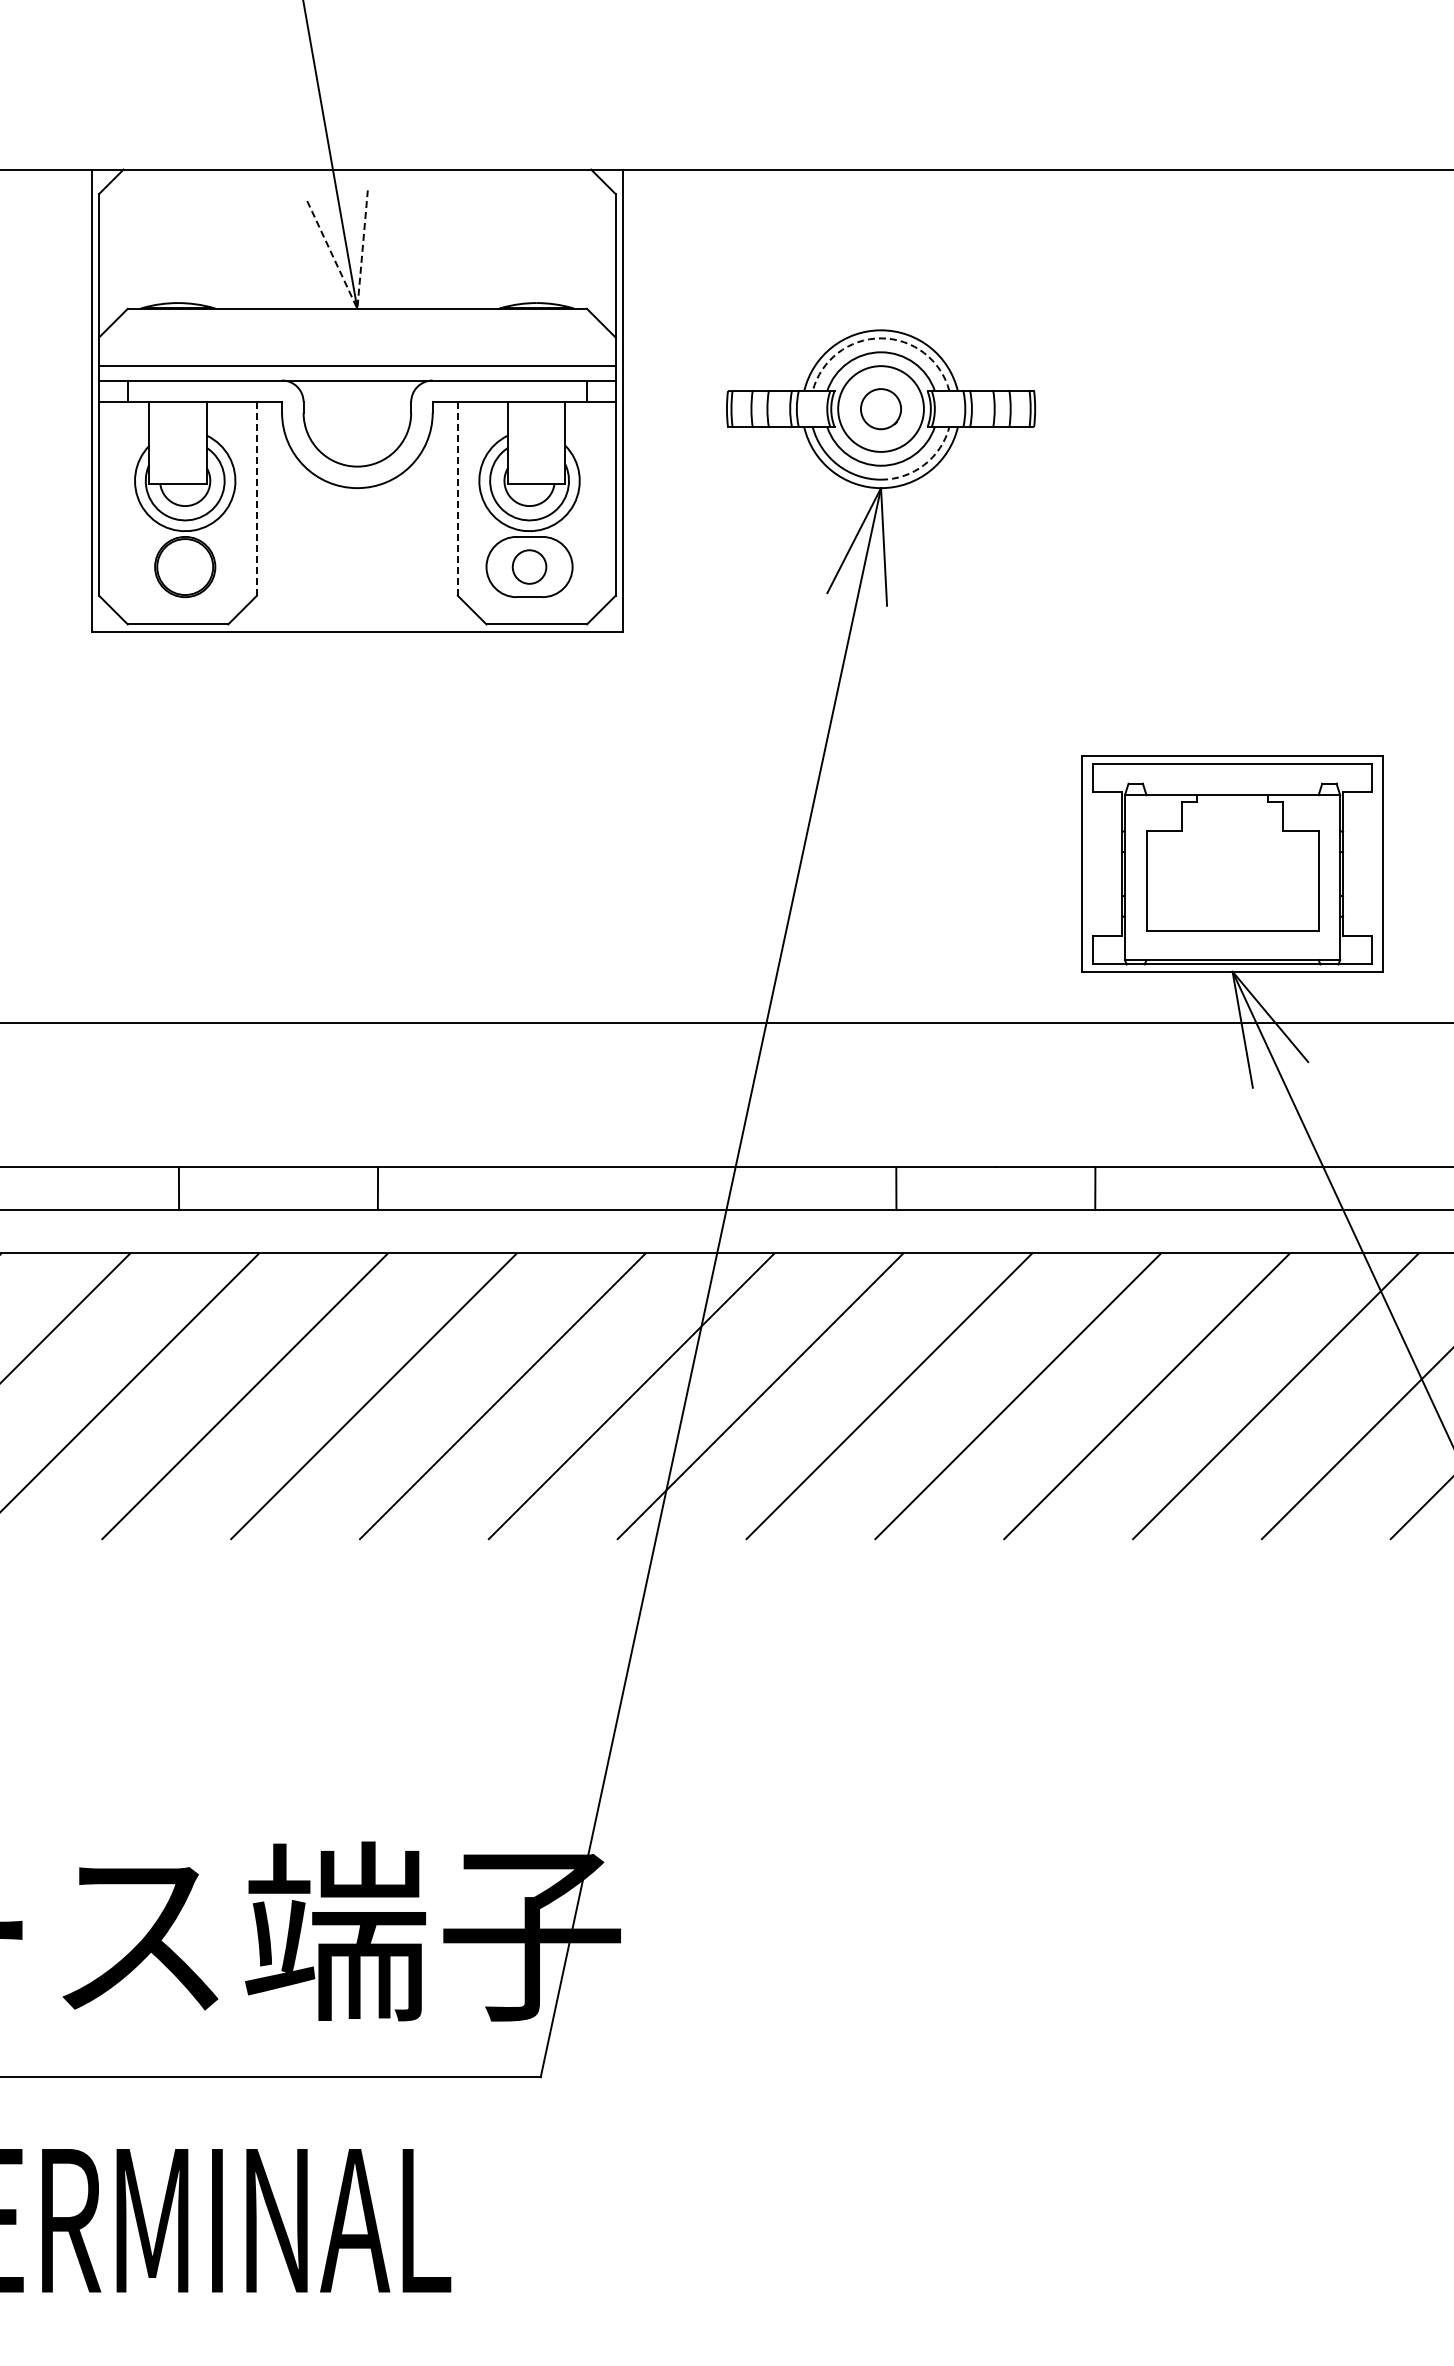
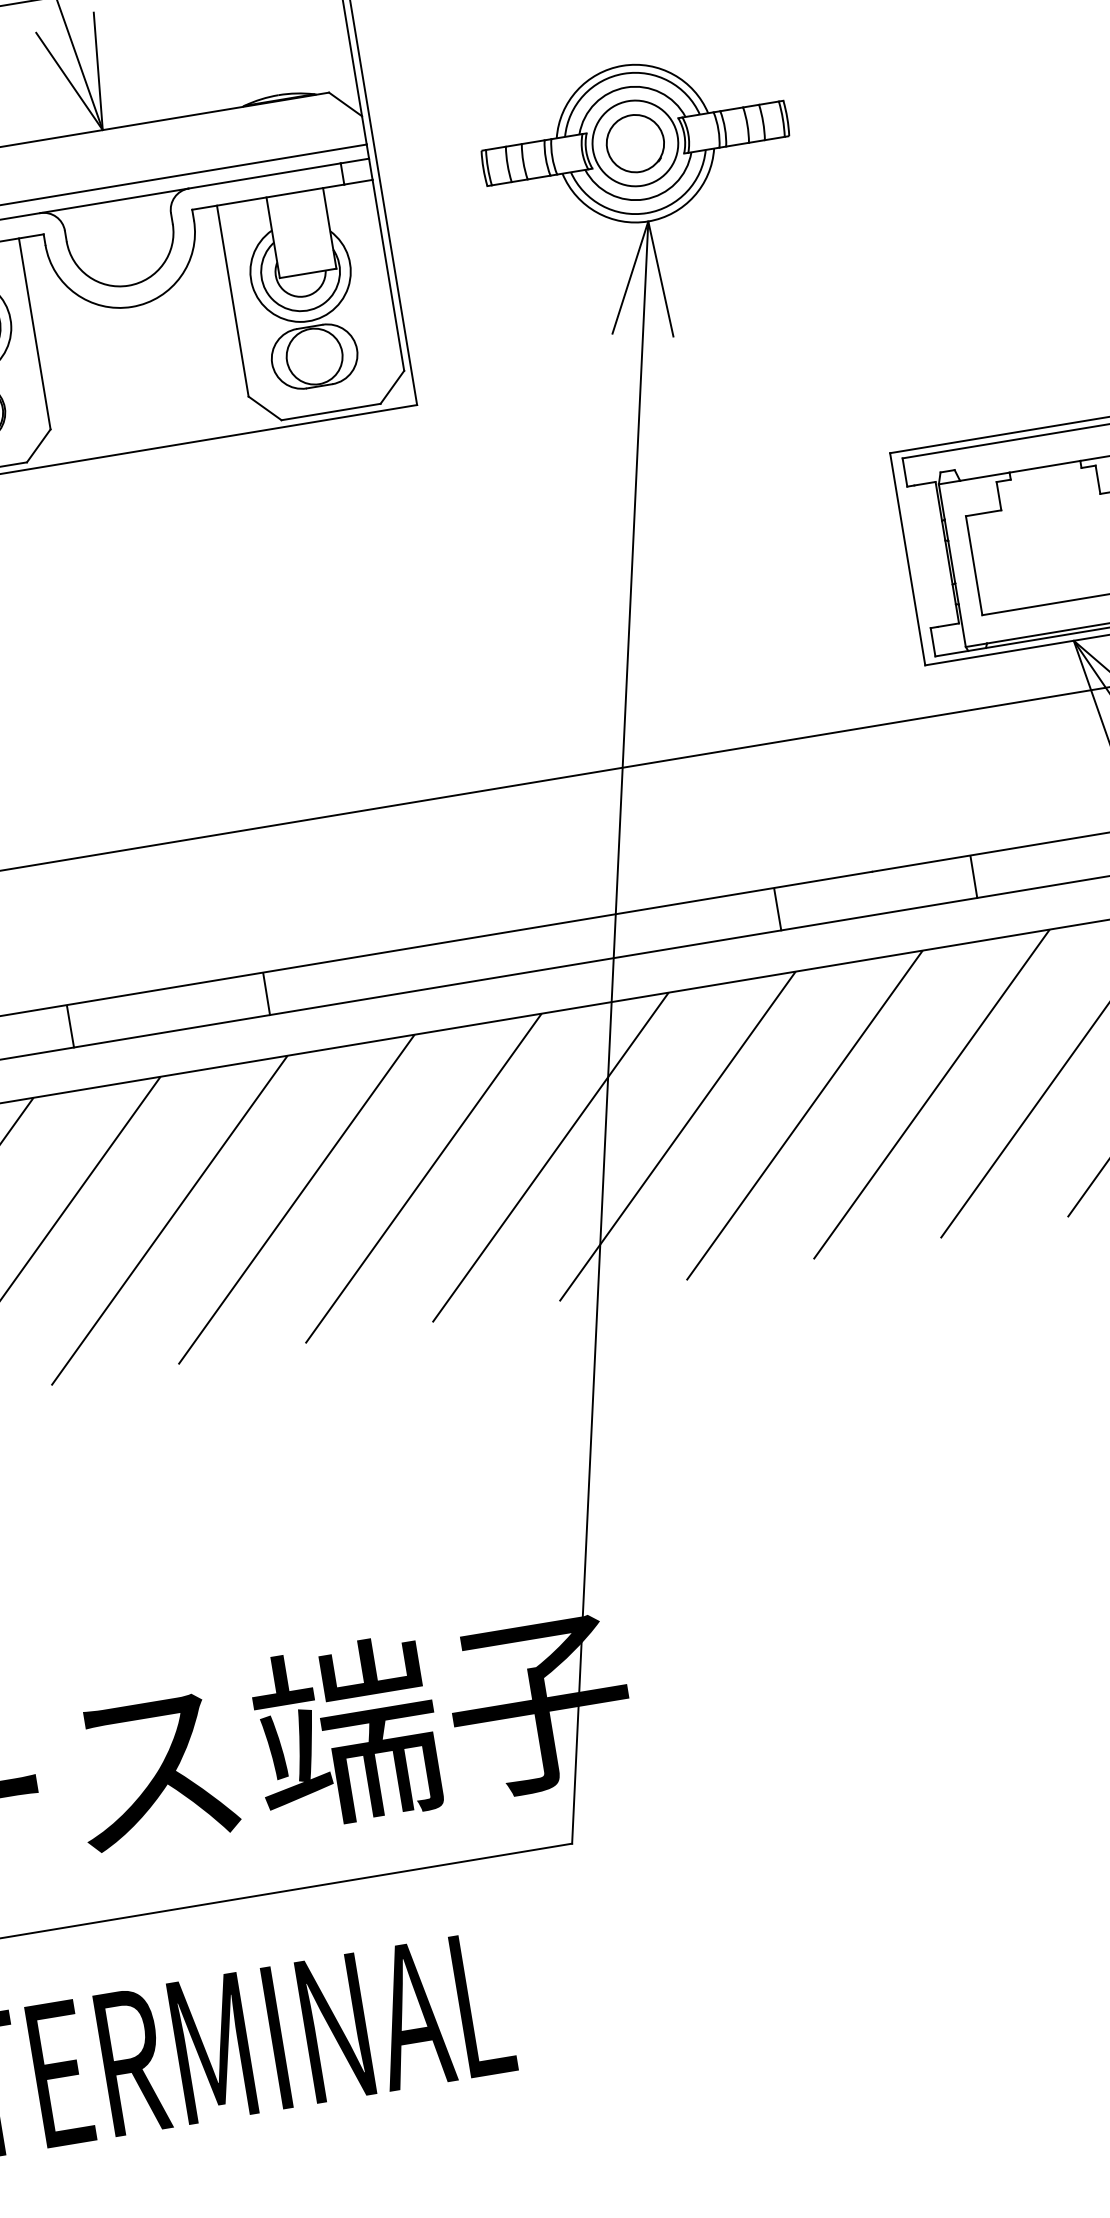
line: (357, 308) -> (102, 129), dashed -> solid
arc: (881, 338) -> (624, 73), dashed -> solid
circle: (880, 408) -> (634, 143), size x1.43
arc: (924, 465) -> (687, 192), dashed -> solid
line: (256, 498) -> (34, 333), dashed -> solid
line: (457, 498) -> (232, 300), dashed -> solid
circle: (529, 567) -> (314, 357), size x1.67

